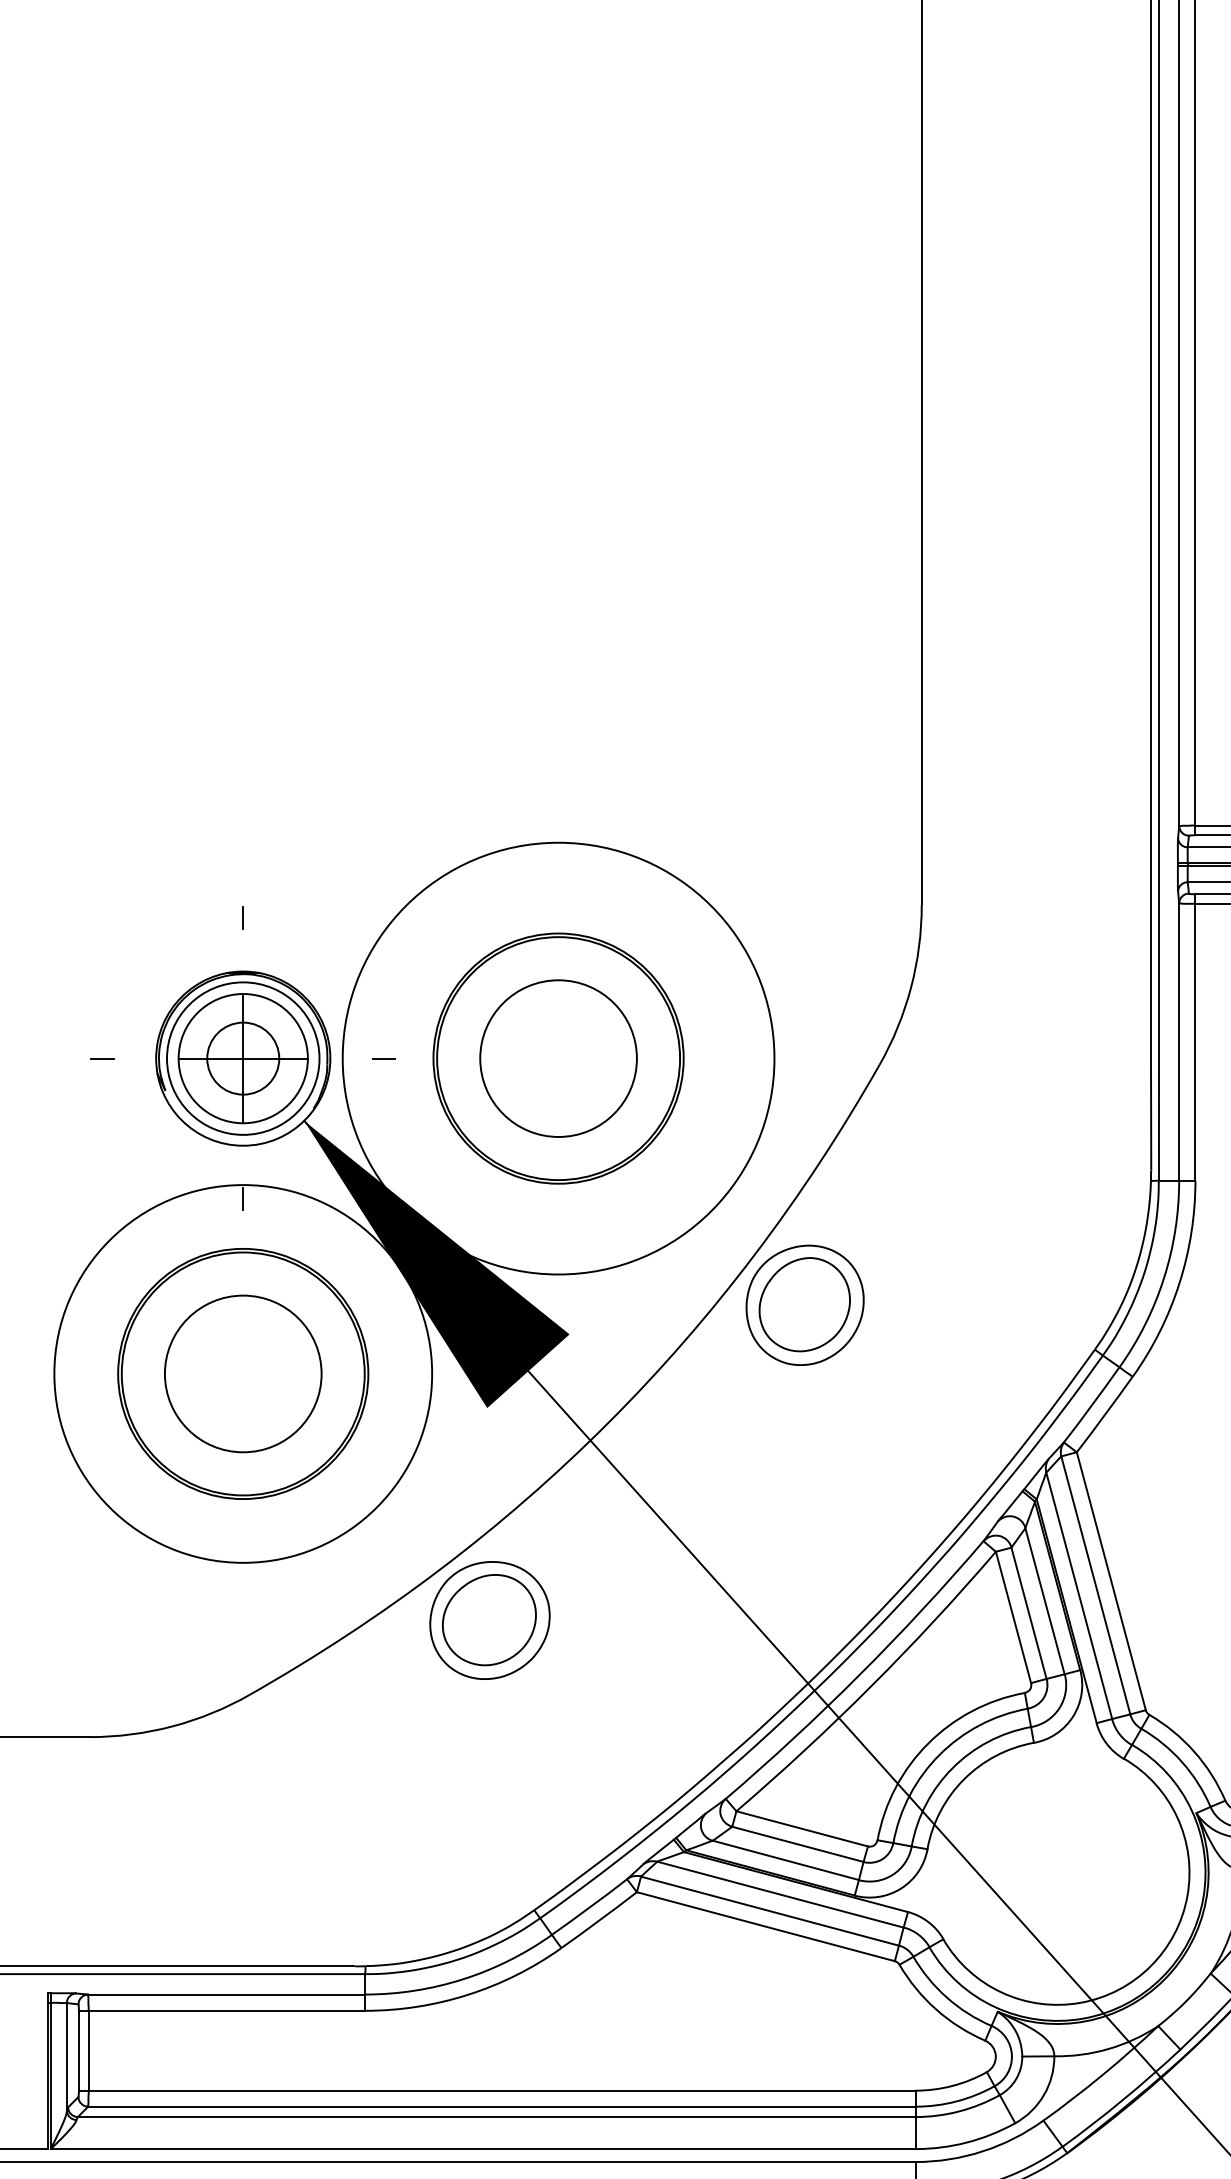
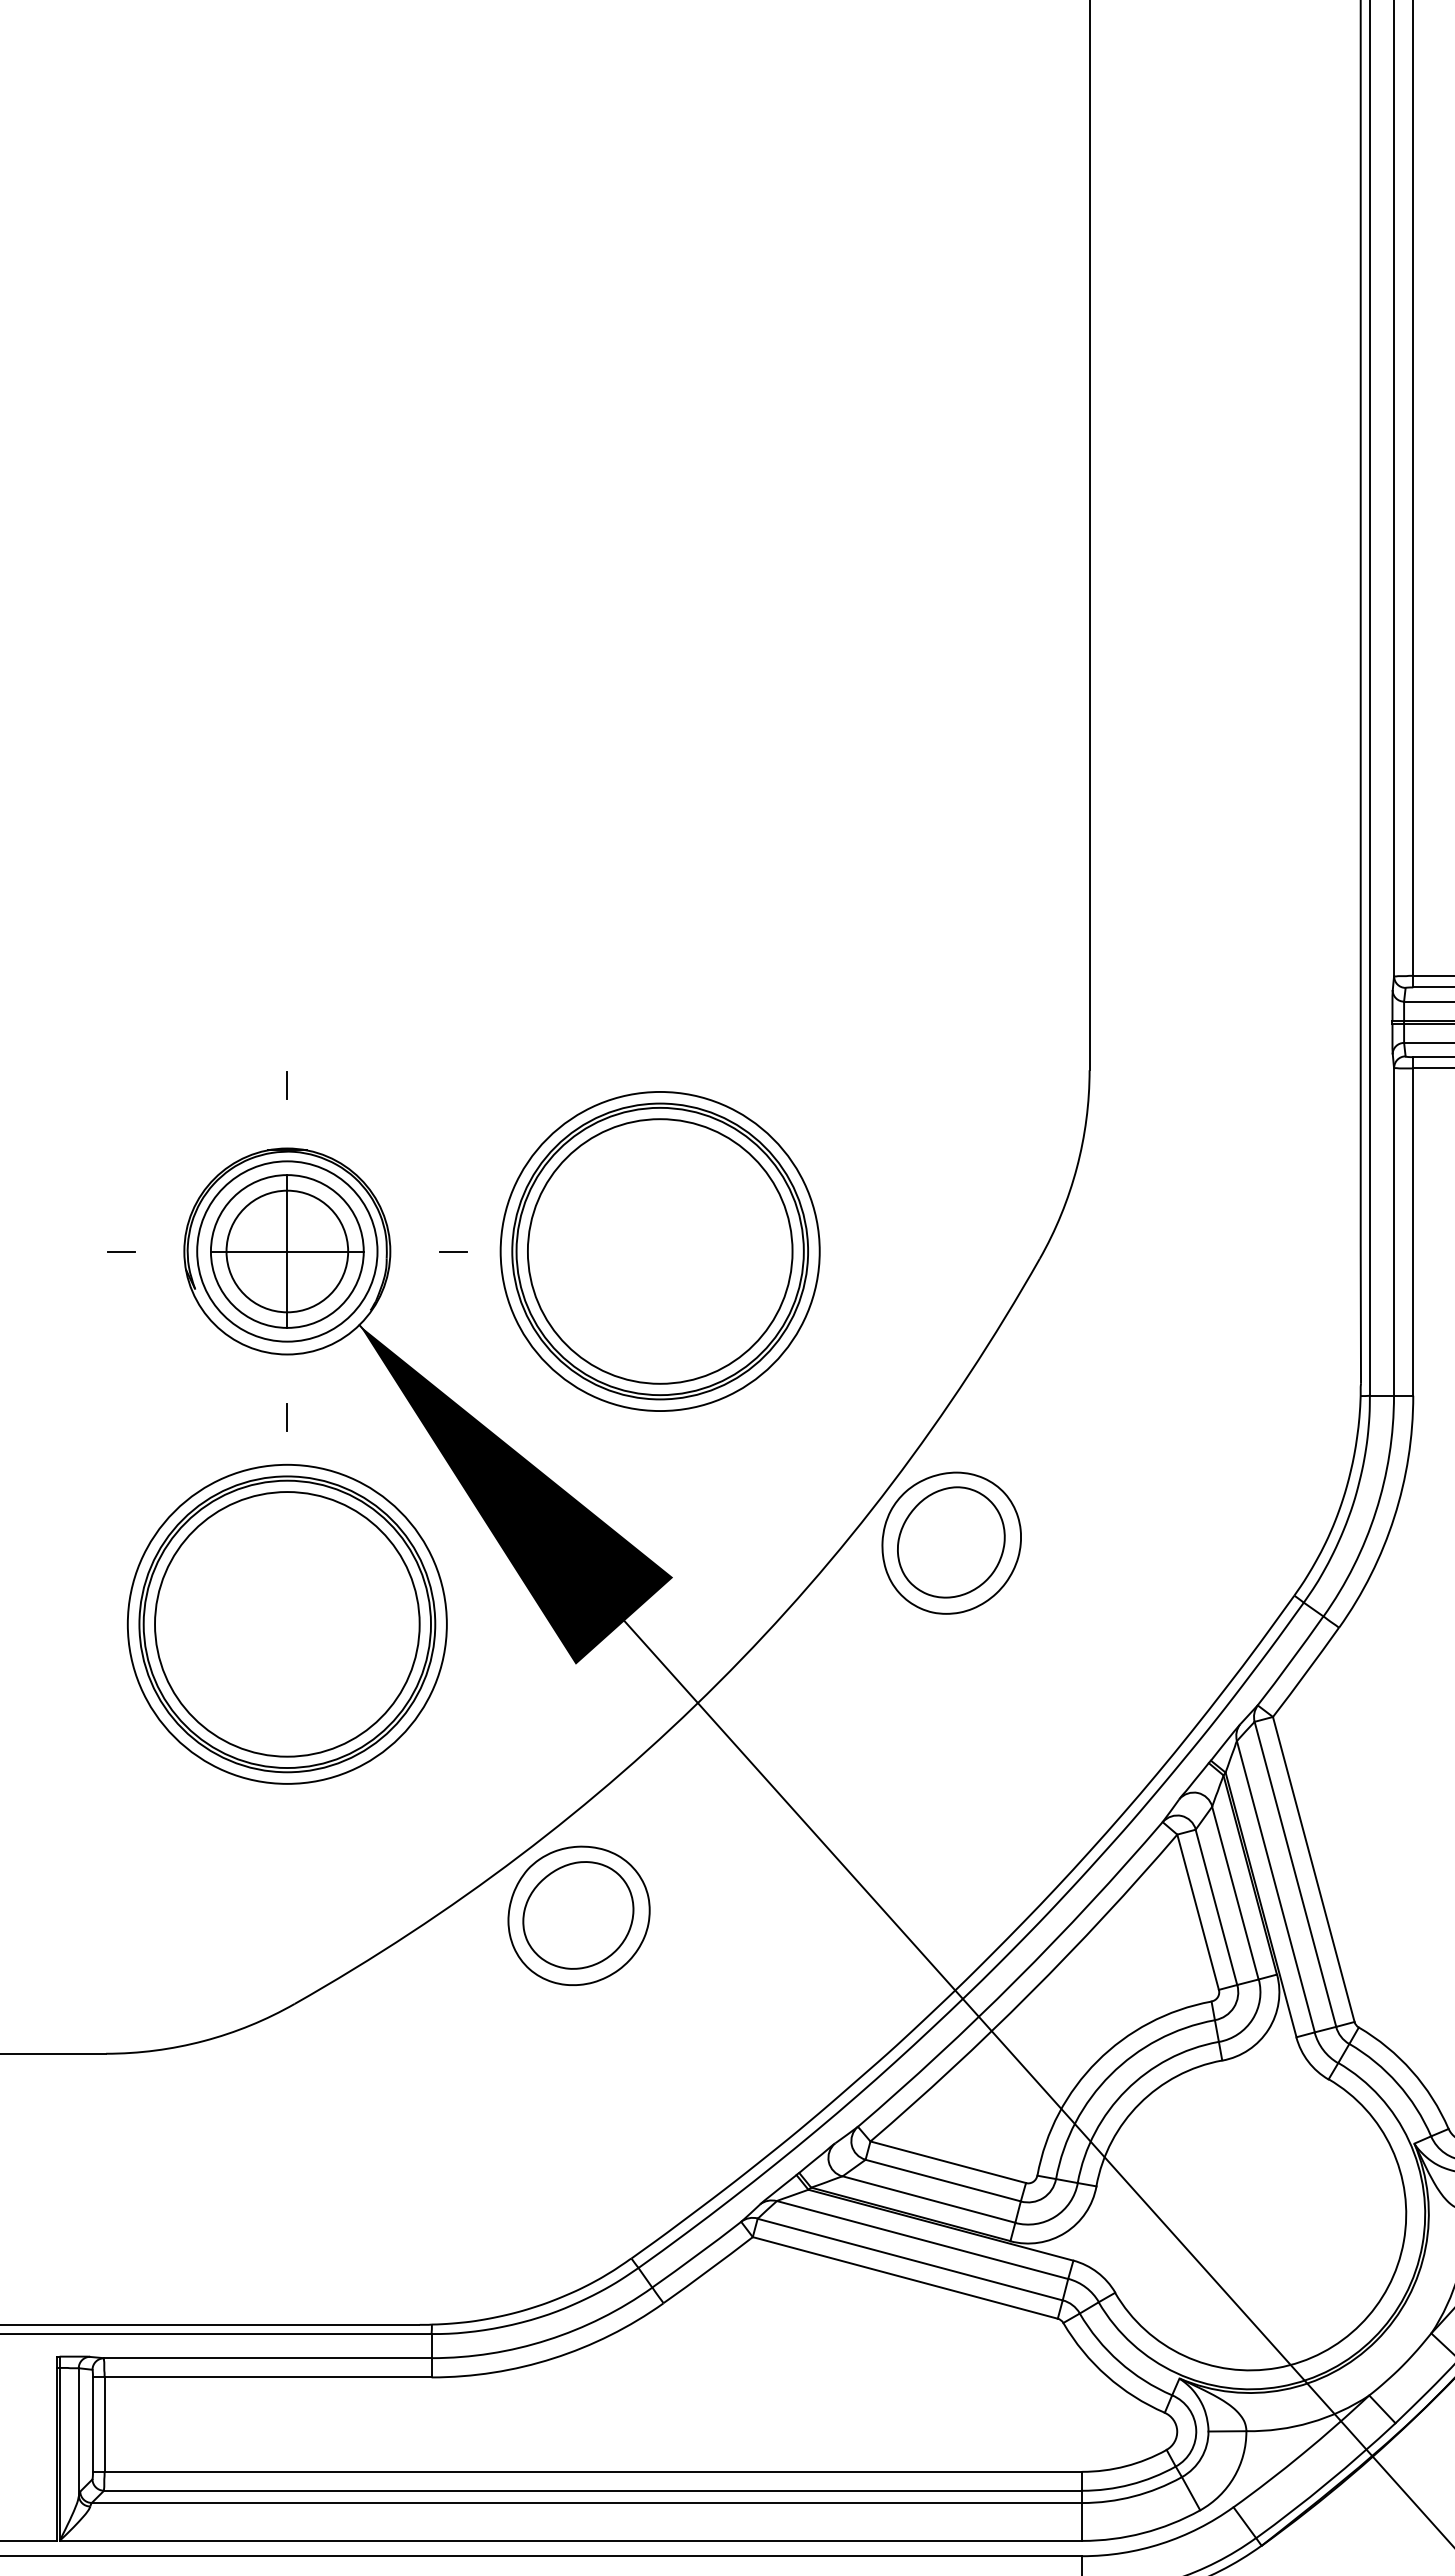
circle: (243, 1058) -> (287, 1251), size x1.43
circle: (557, 1058) -> (659, 1251), size x0.62
circle: (557, 1058) -> (659, 1251), size x1.43
circle: (242, 1373) -> (286, 1623), size x0.71
circle: (243, 1374) -> (287, 1624), size x1.43

